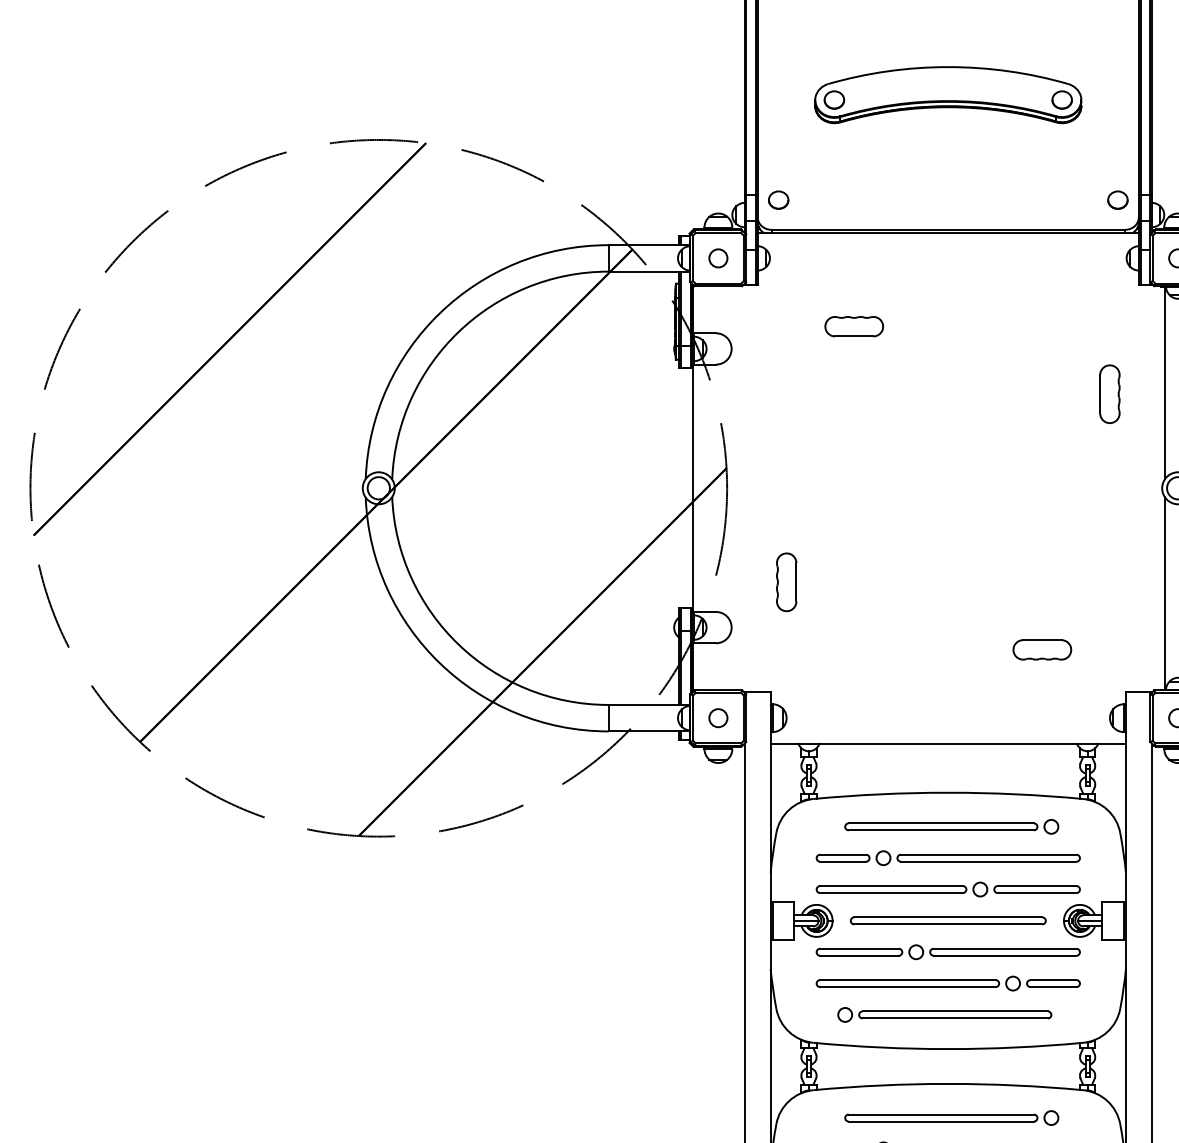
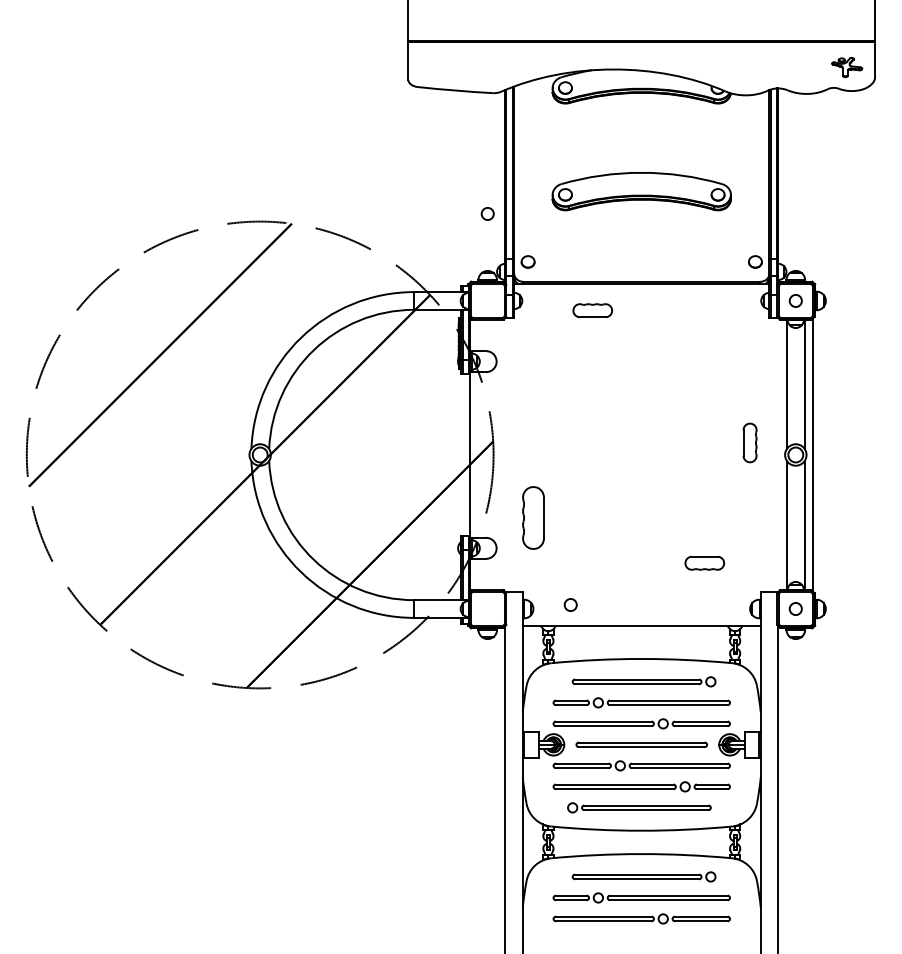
circle: (718, 257) -> (487, 213), moved
part: (853, 326) -> (592, 310), moved
part: (1109, 393) -> (749, 442), moved
part: (786, 581) -> (533, 517), size x1.6
circle: (718, 717) -> (570, 604), moved

